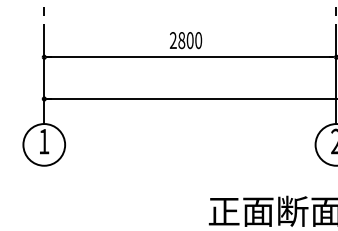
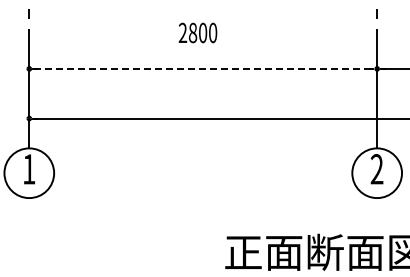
text: (185, 40) -> (197, 32), moved
line: (190, 56) -> (203, 68), solid -> dashed

